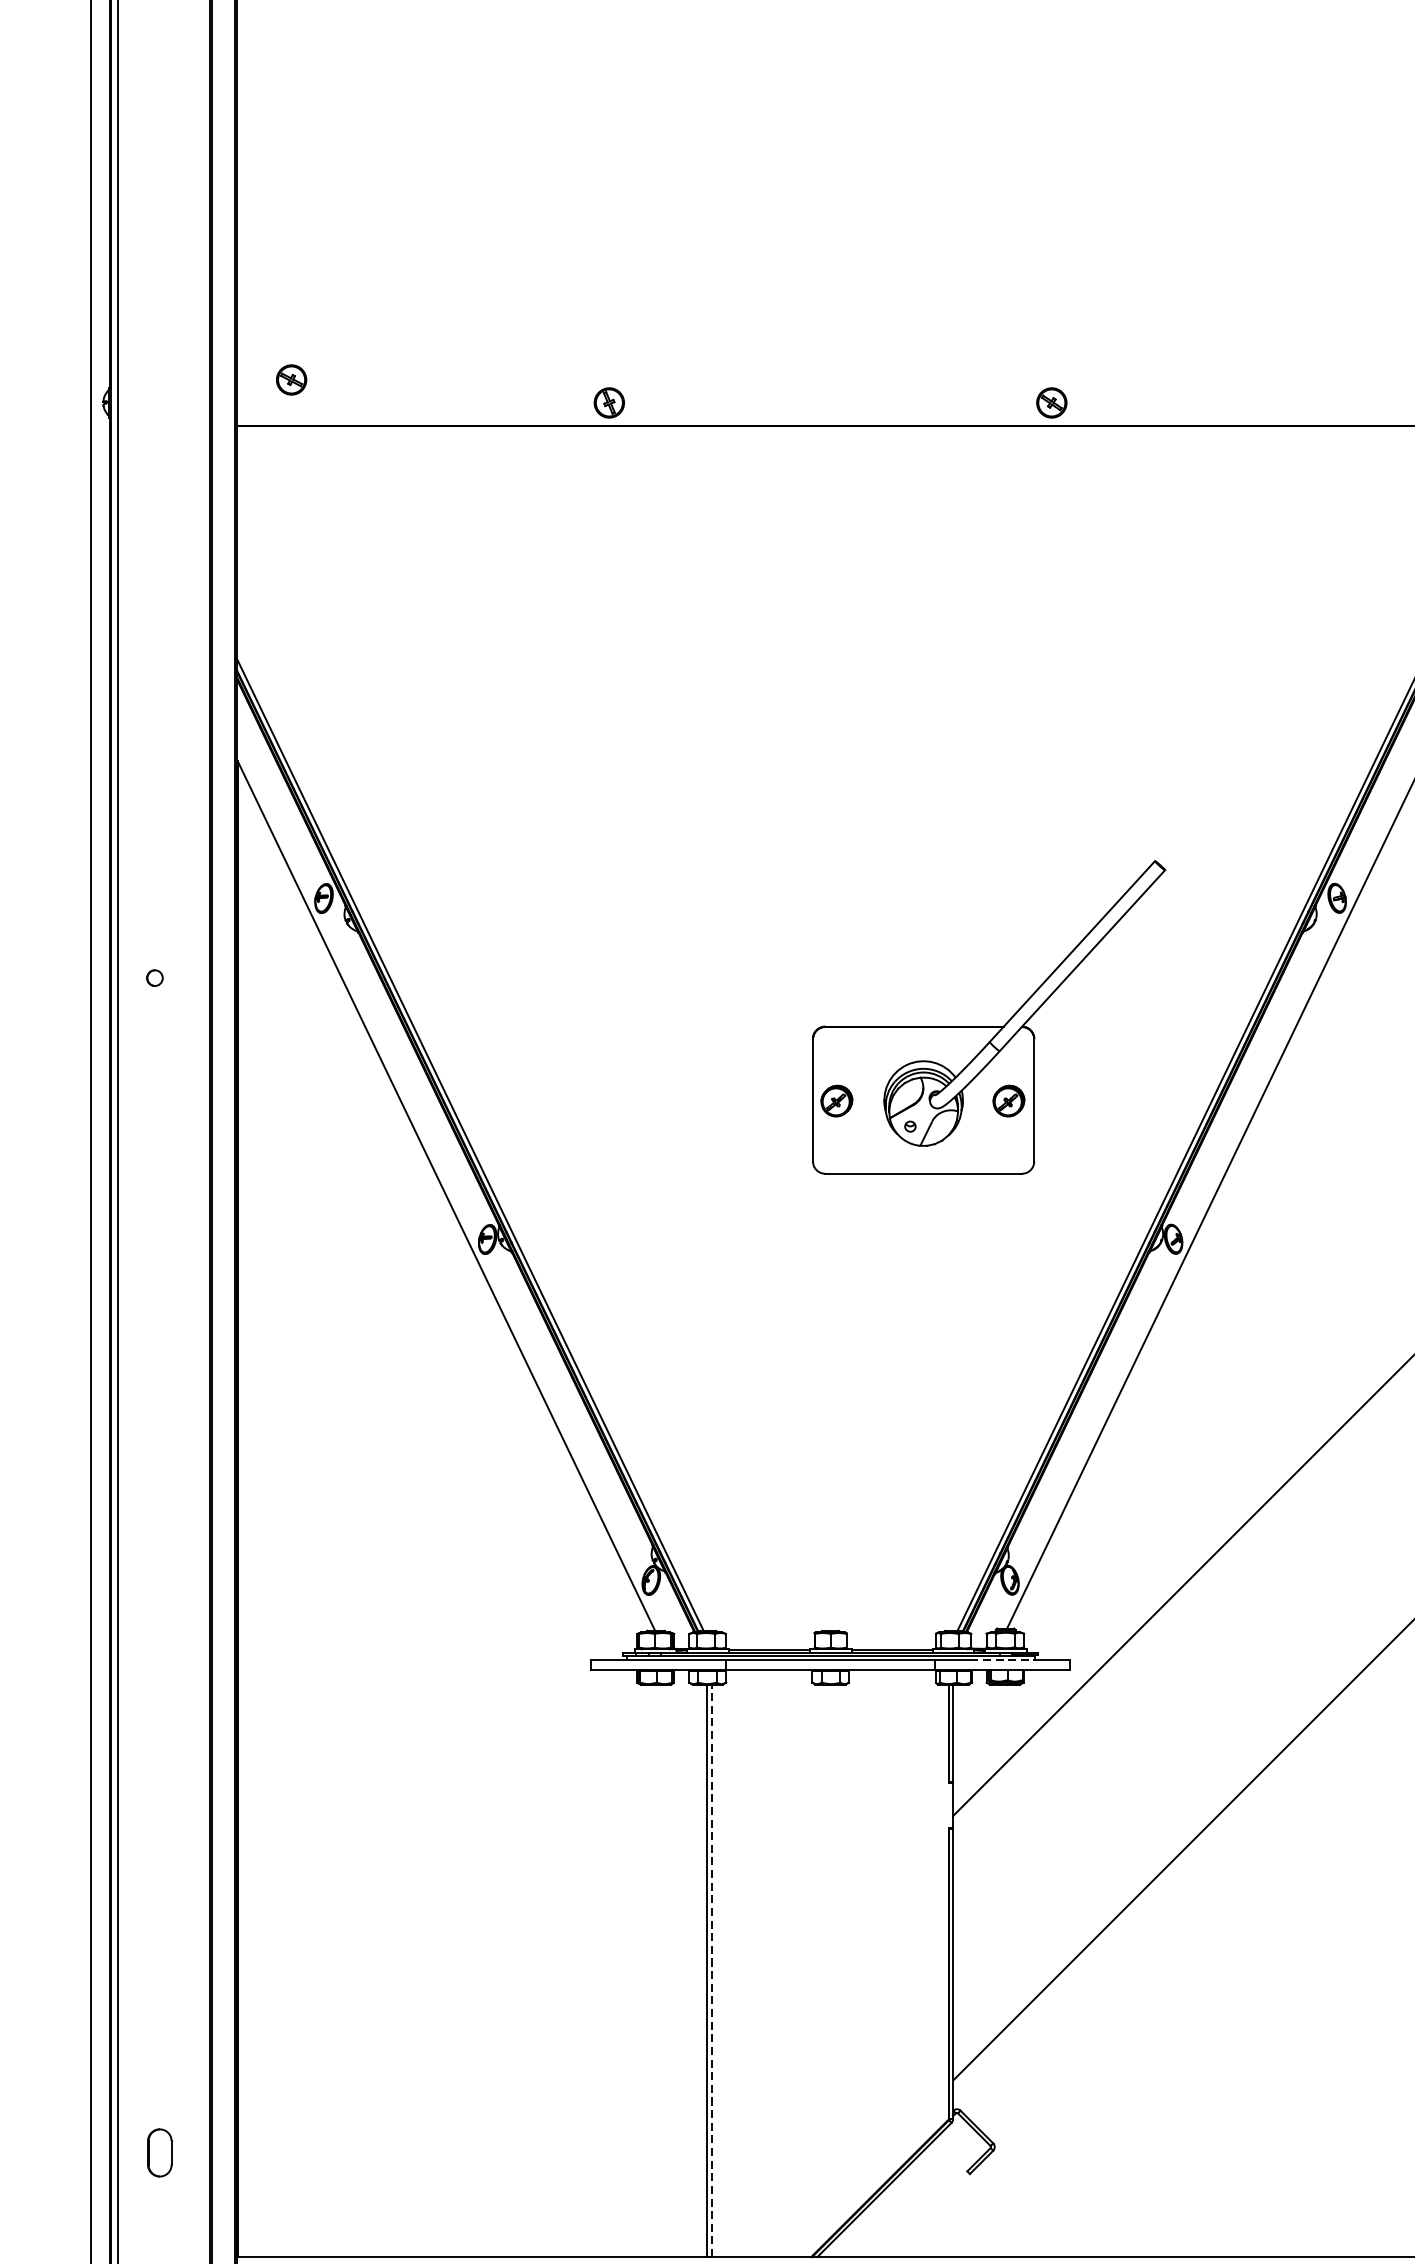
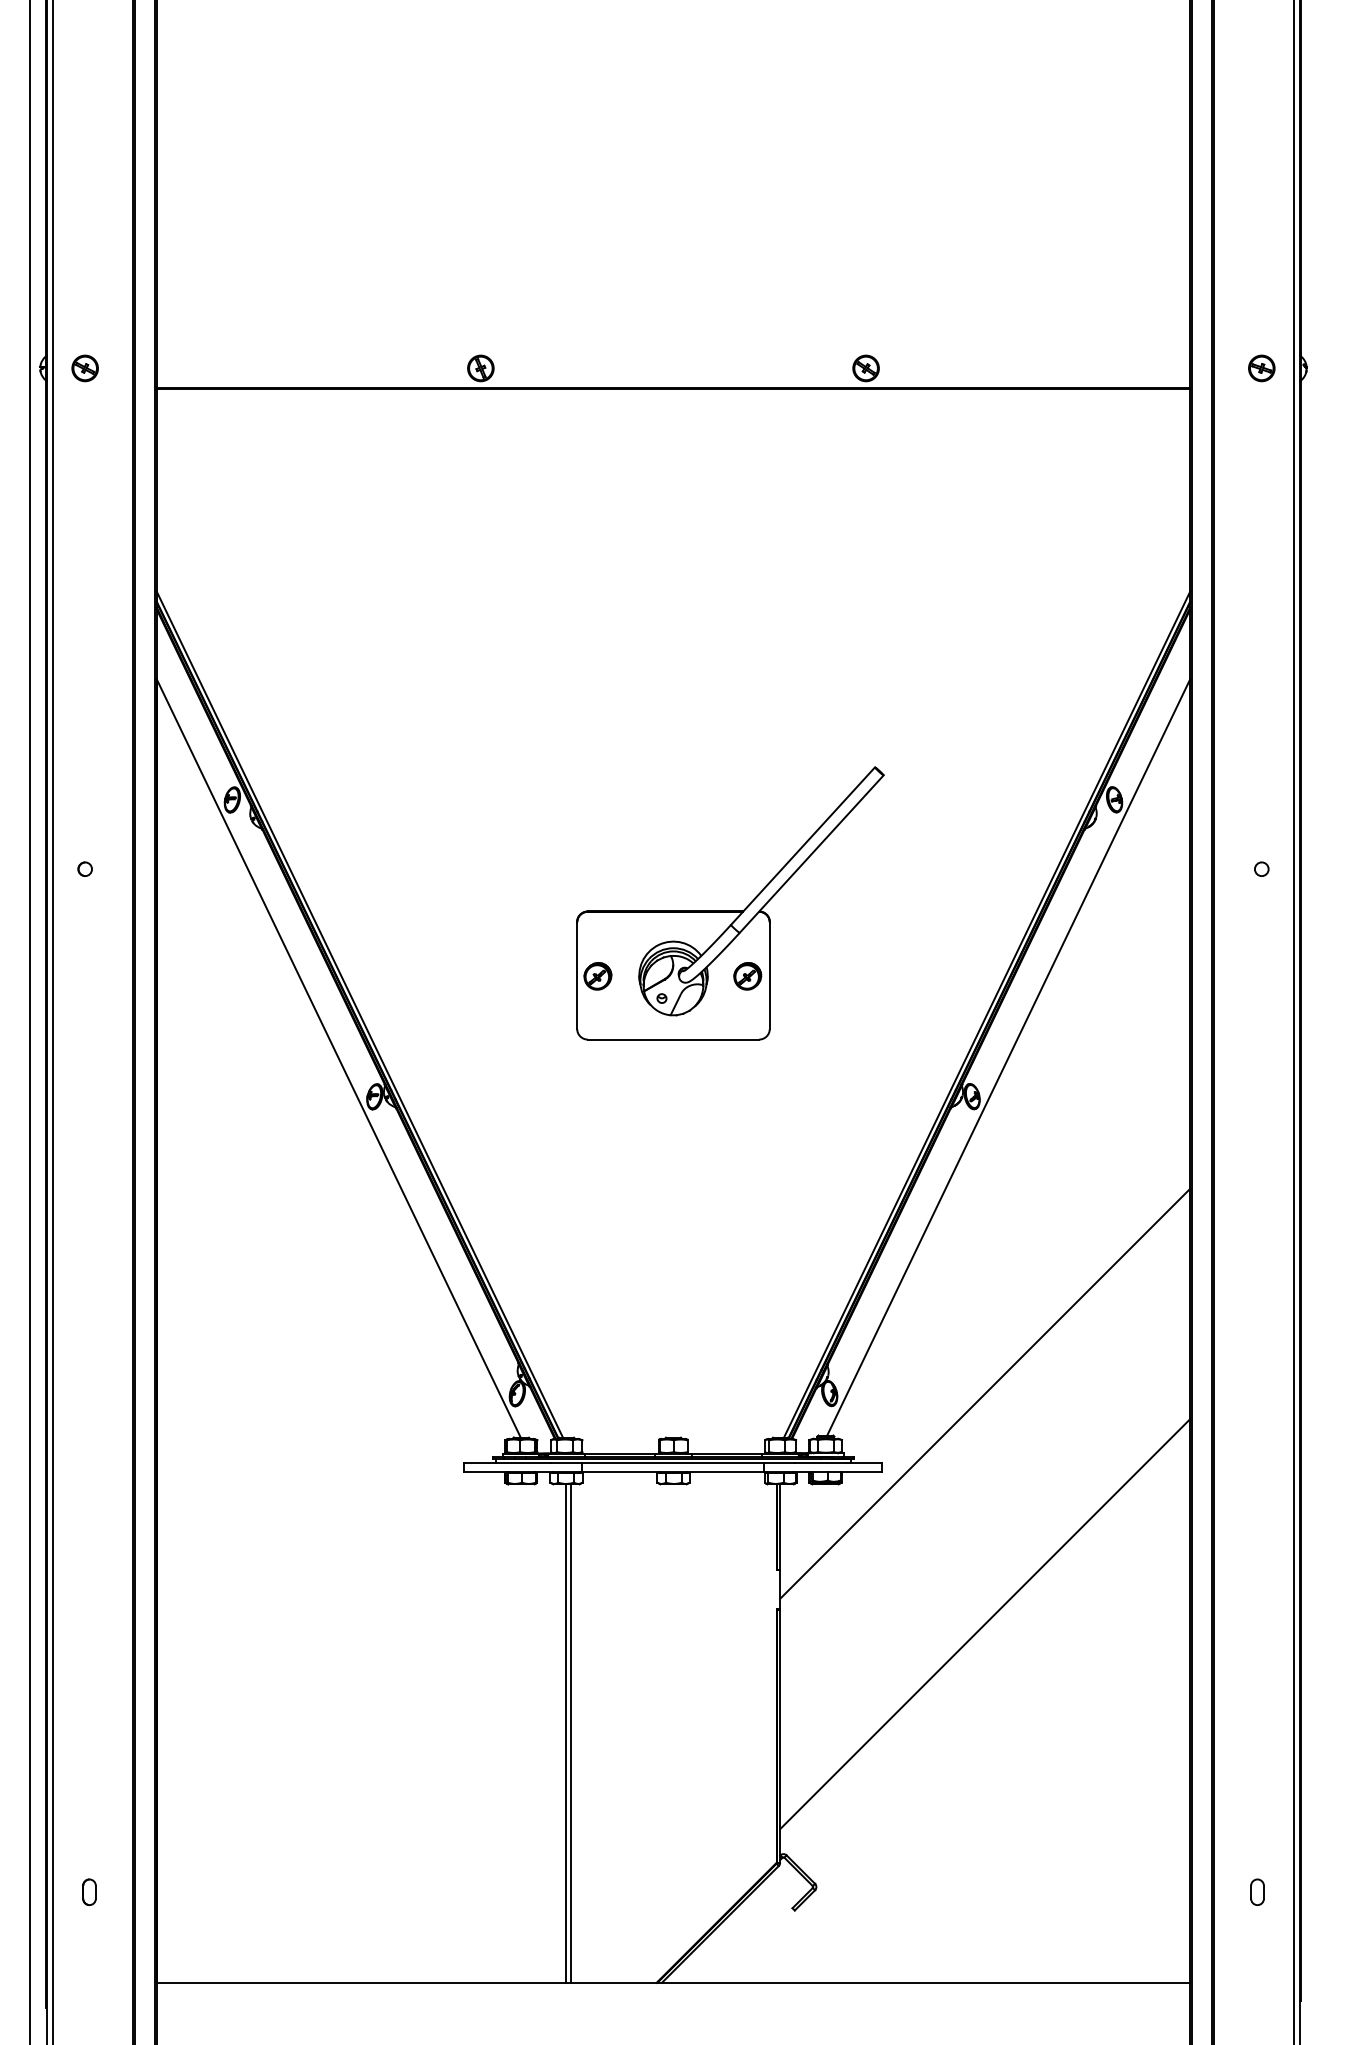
part: (290, 380) -> (84, 368), moved
part: (989, 1025) -> (730, 910), moved
line: (1002, 1660) -> (823, 1463), dashed -> solid
line: (712, 1970) -> (570, 1733), dashed -> solid
part: (159, 2153) -> (89, 1892), size x0.62

